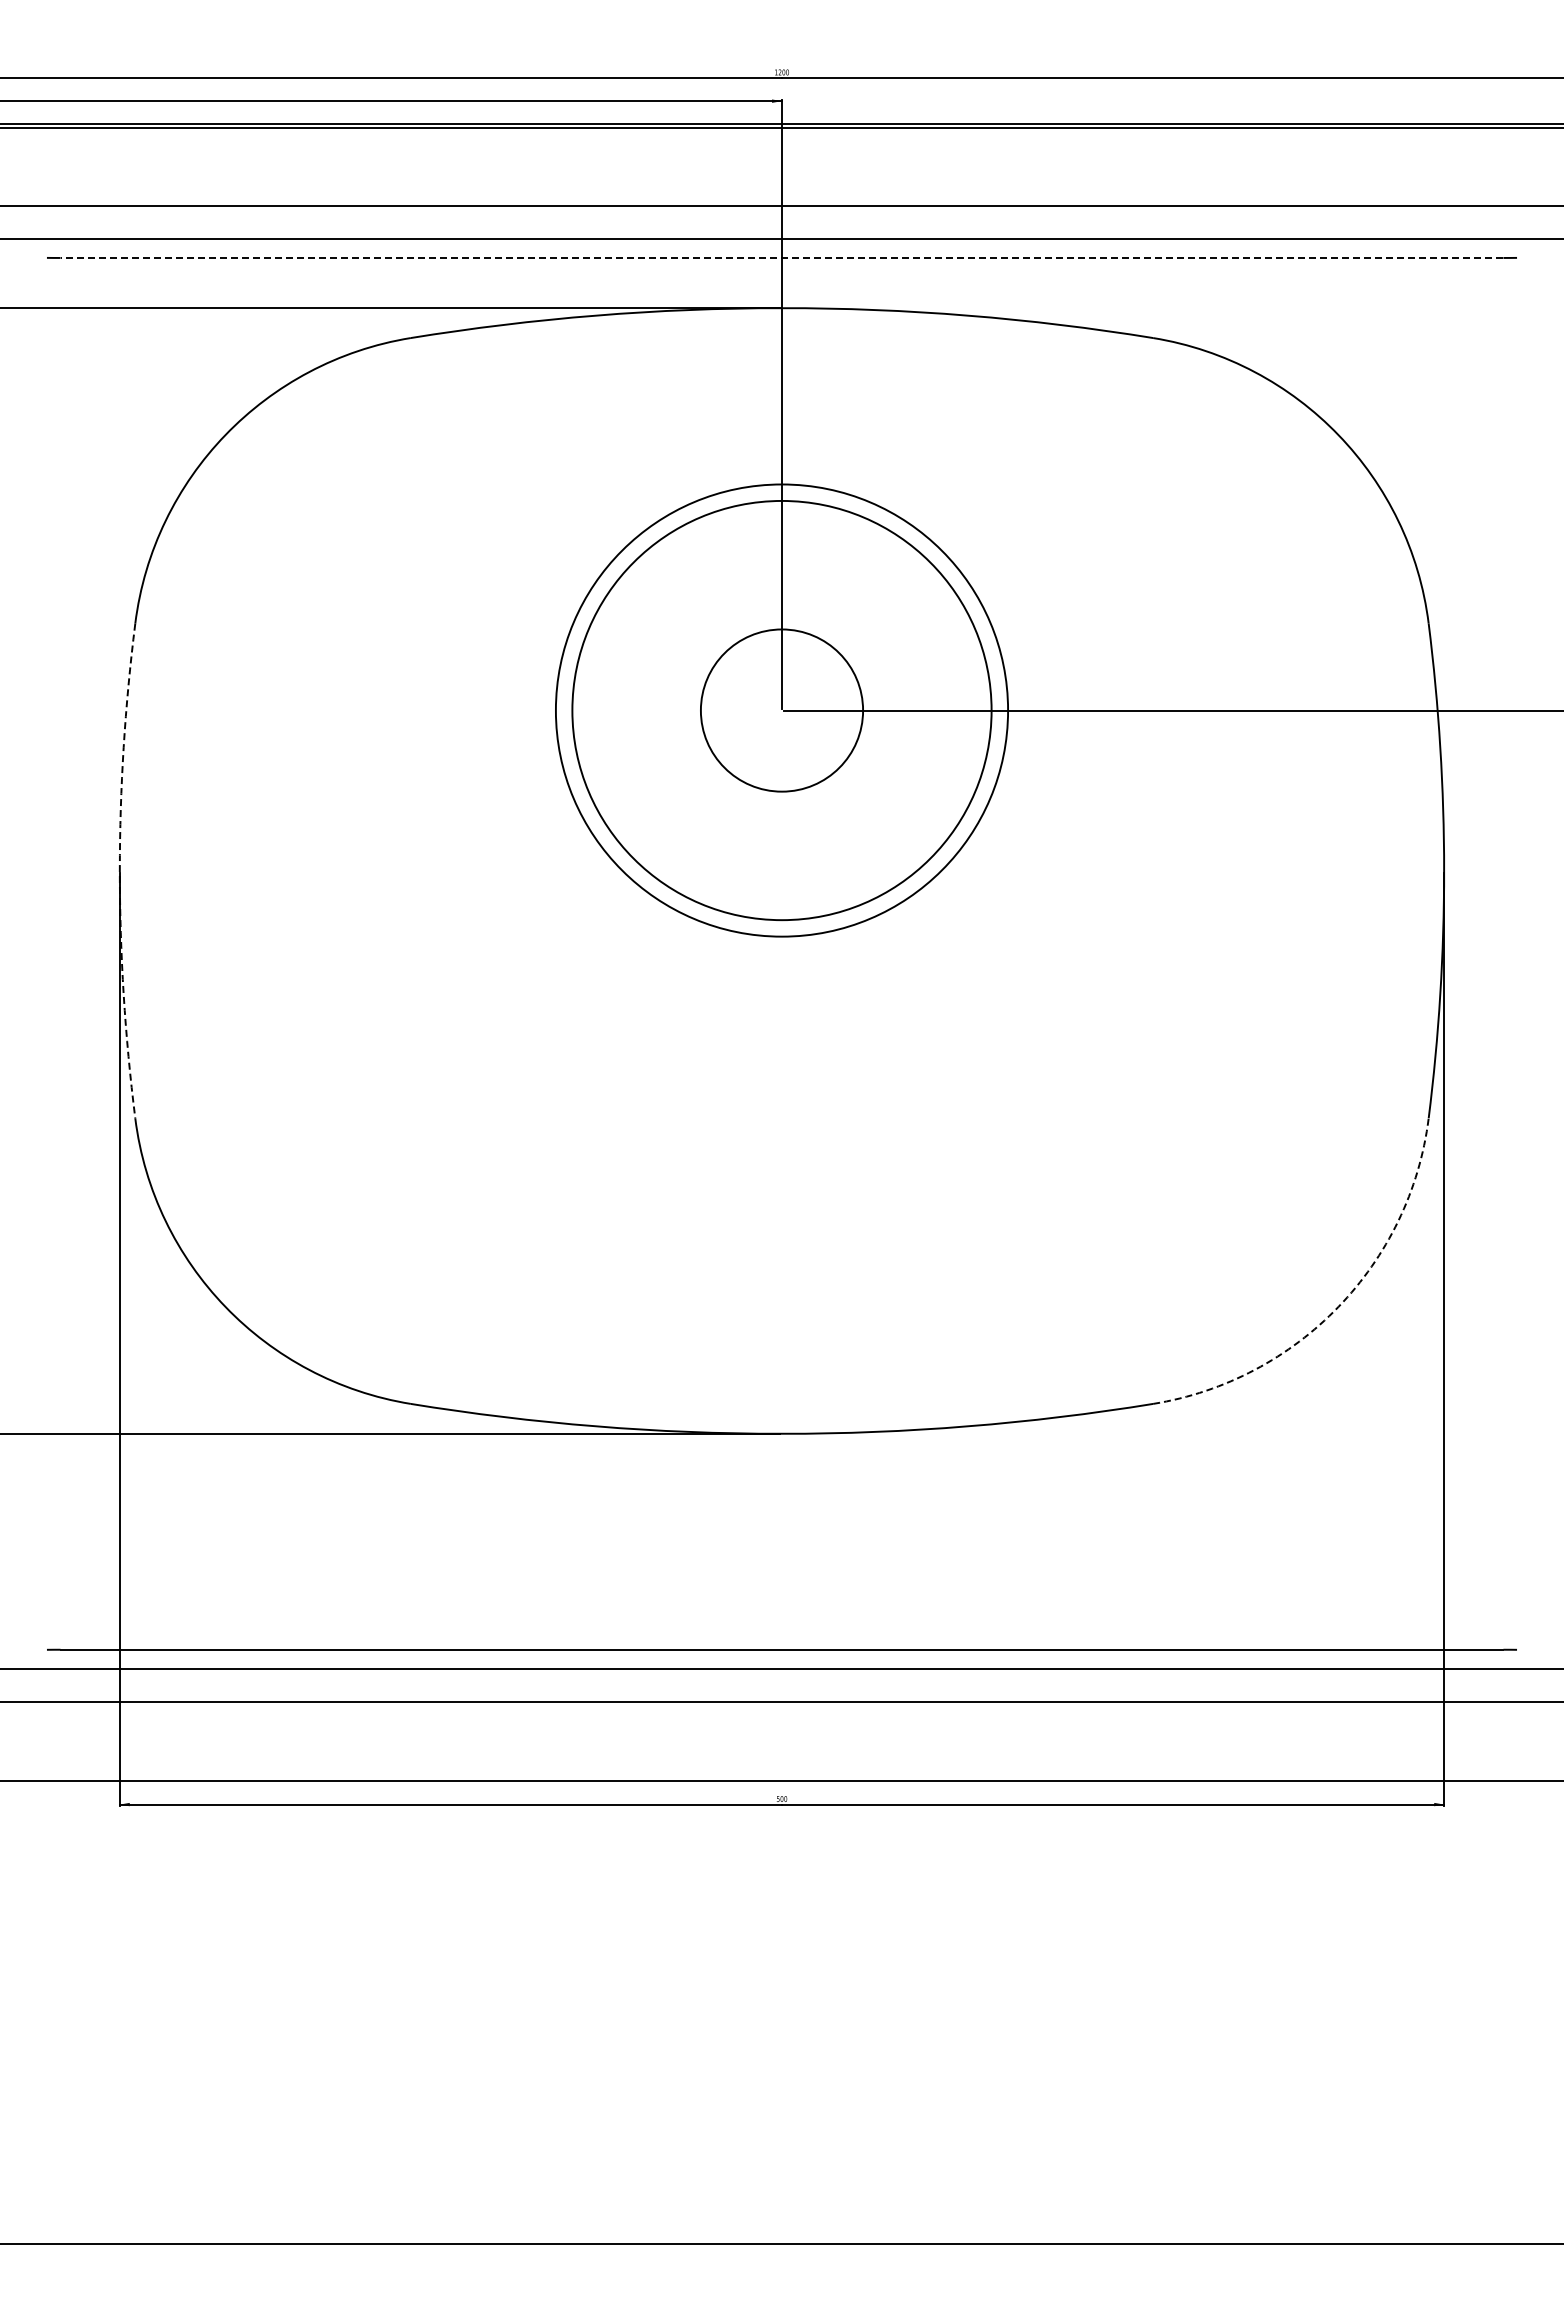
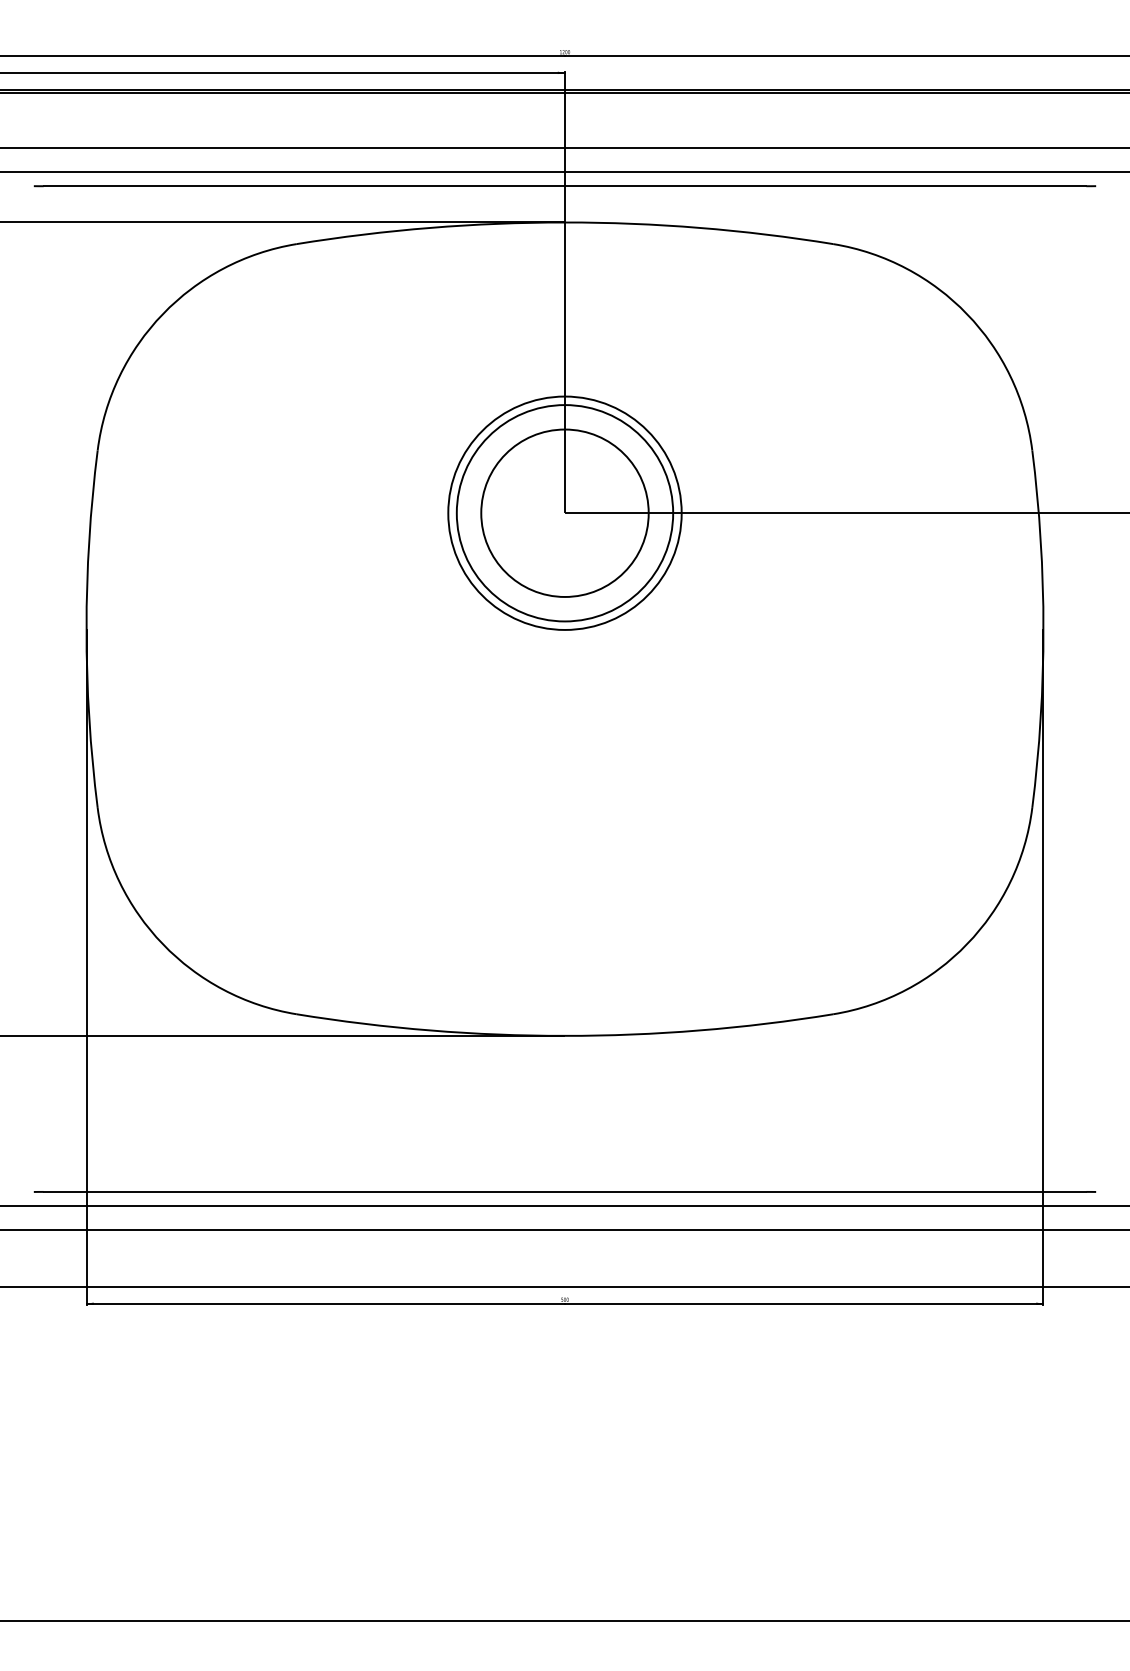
line: (781, 257) -> (564, 185), dashed -> solid
circle: (781, 710) -> (564, 513), size x0.71
circle: (781, 710) -> (564, 513), size x0.71
circle: (781, 710) -> (564, 513), size x1.43
arc: (119, 870) -> (86, 628), dashed -> solid
arc: (1338, 1306) -> (967, 943), dashed -> solid

